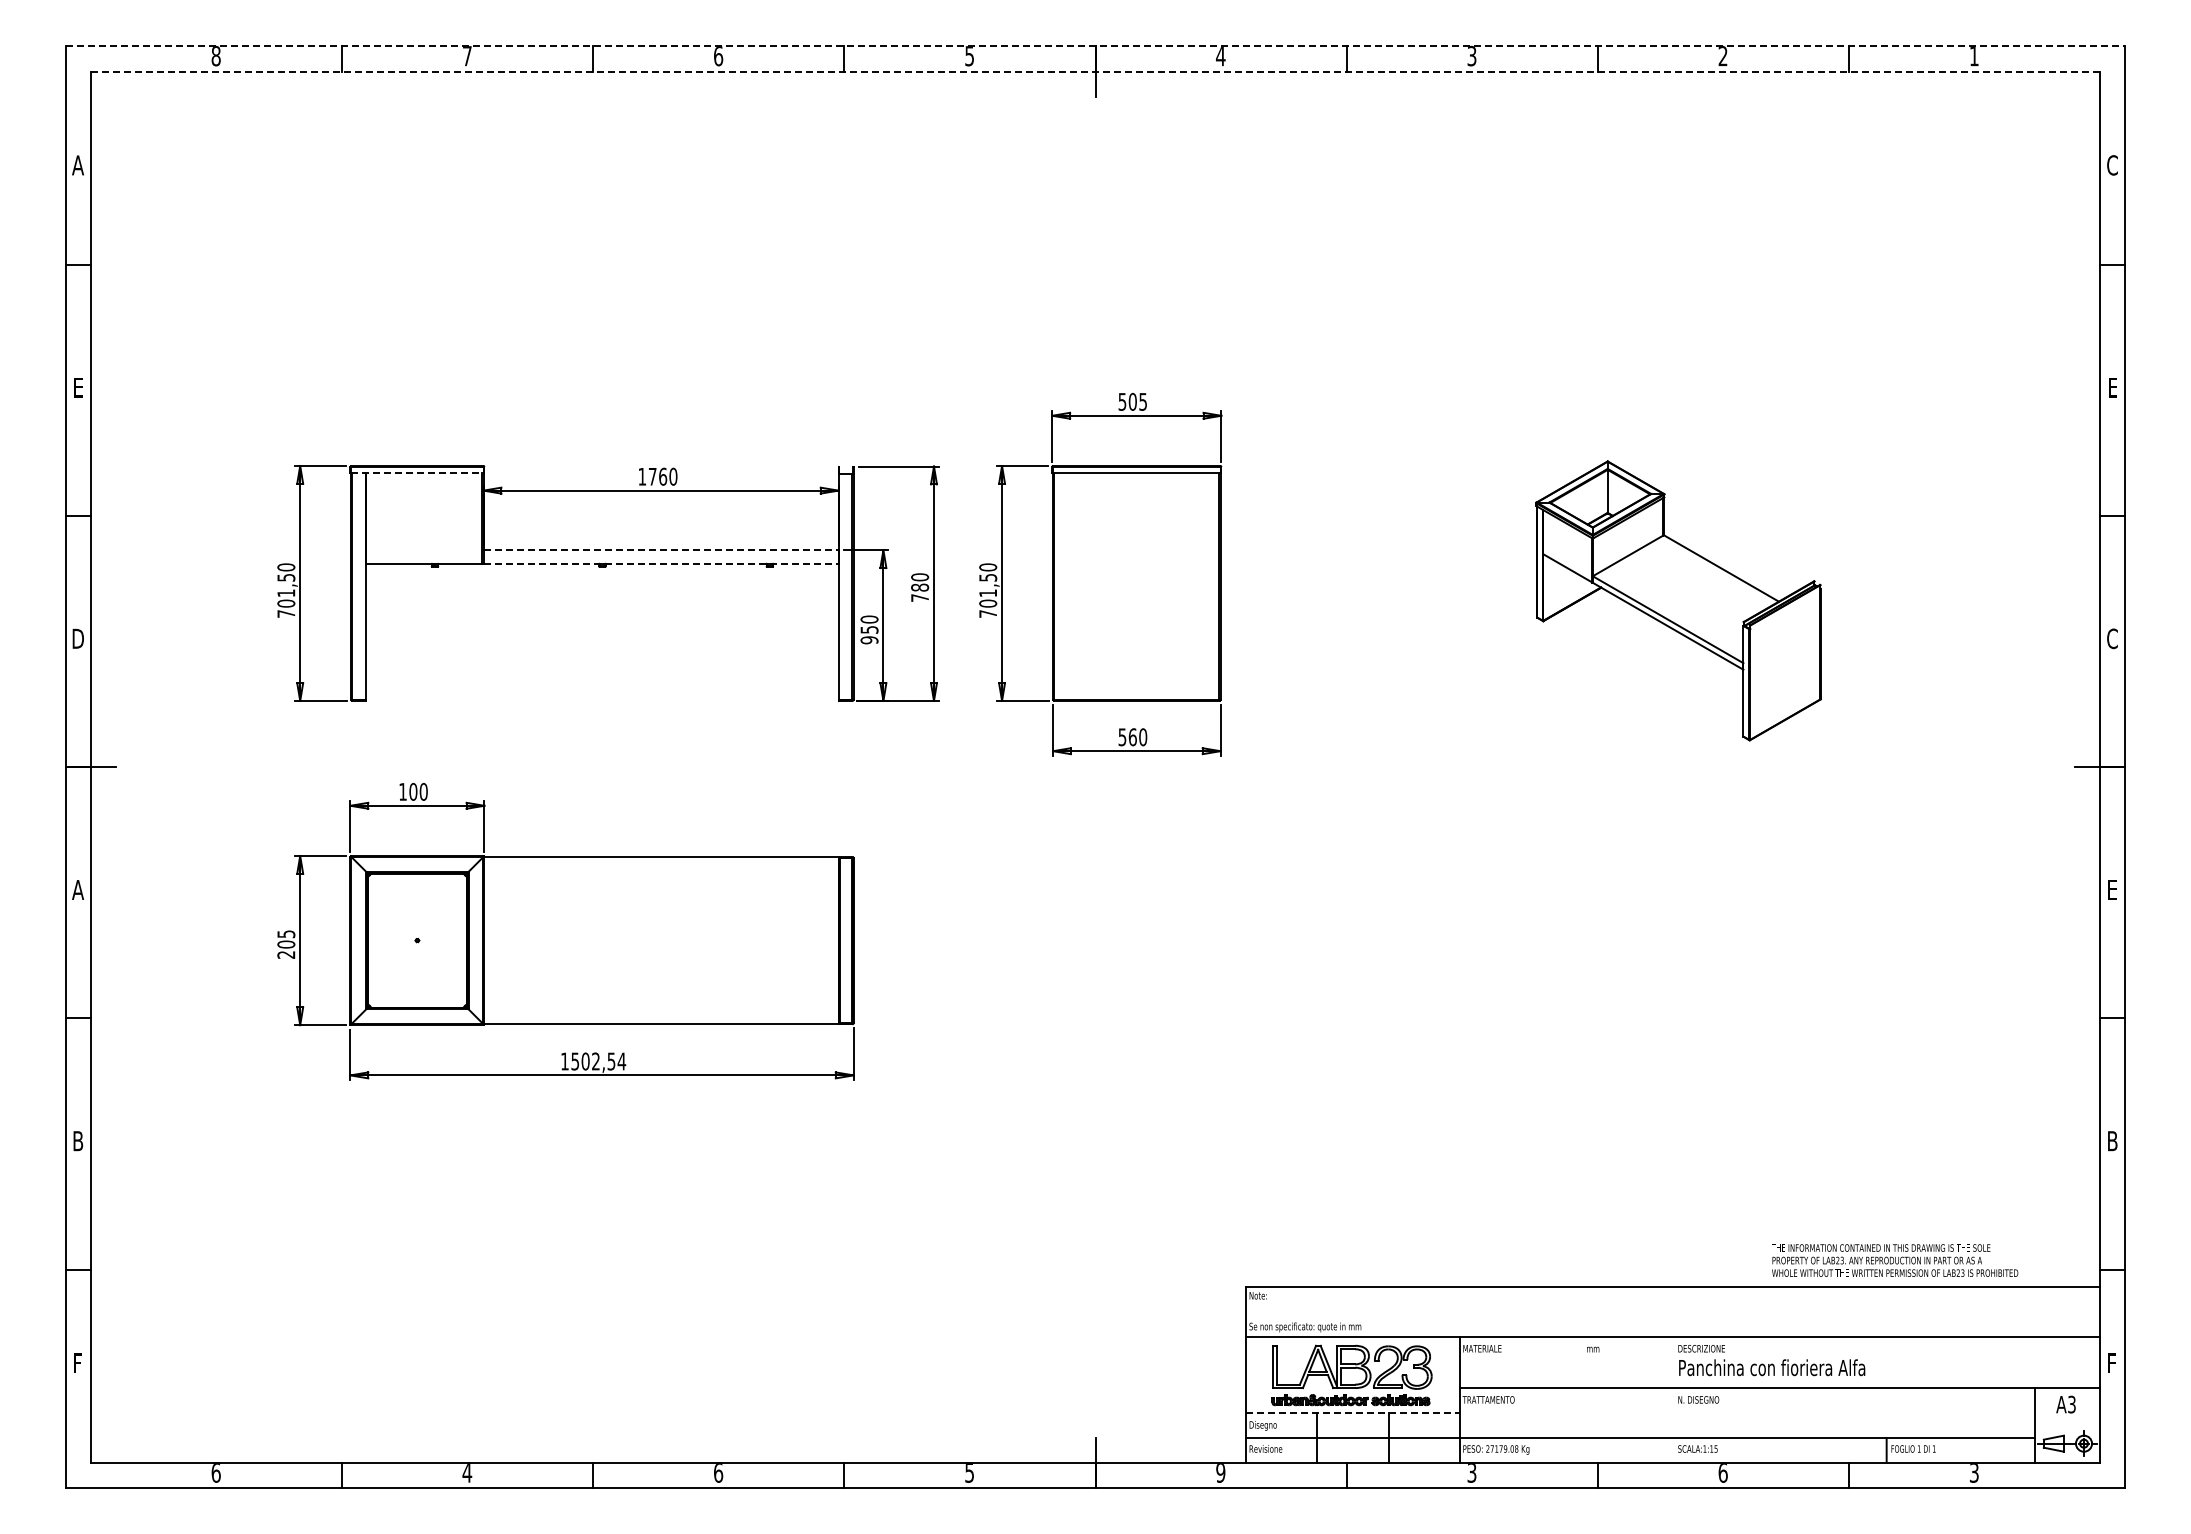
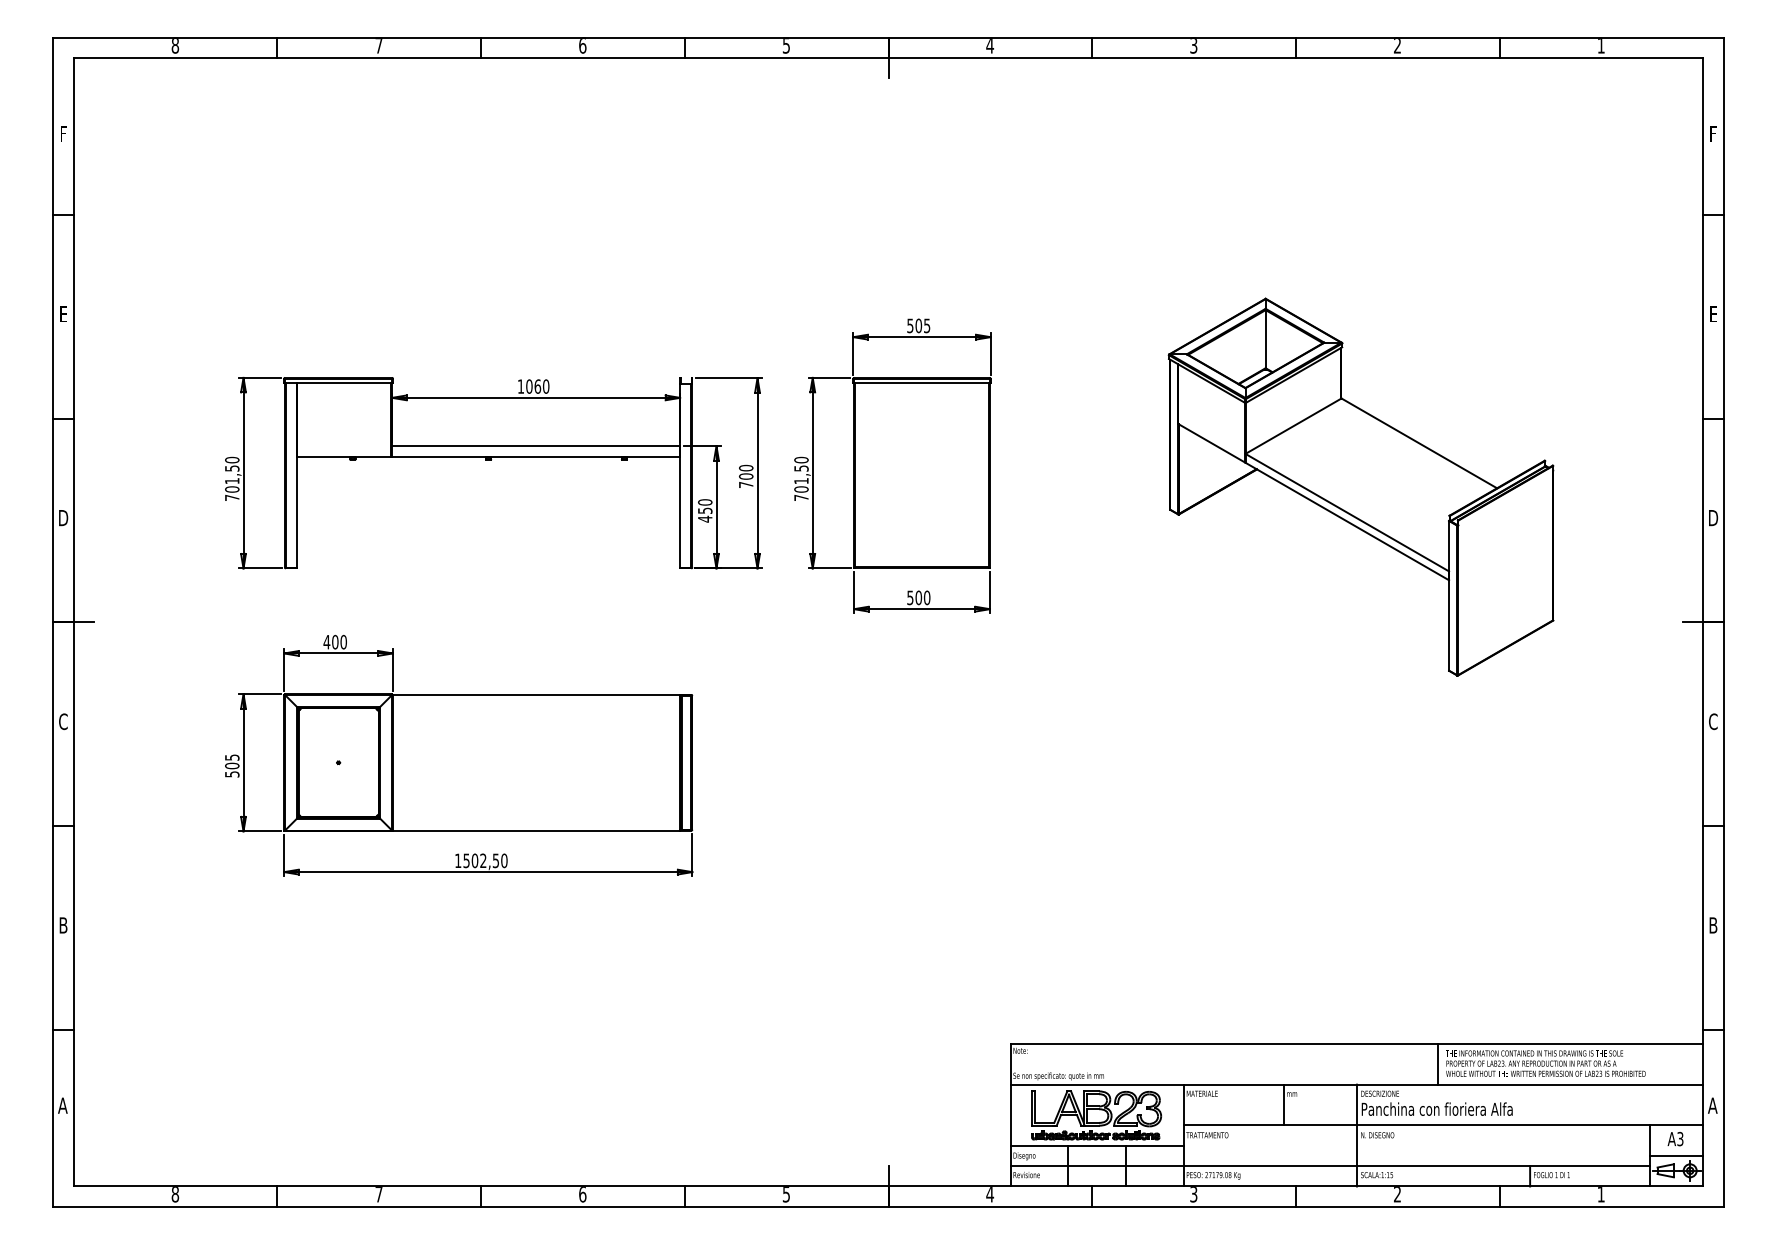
line: (1095, 46) -> (888, 37), dashed -> solid
line: (1095, 71) -> (888, 57), dashed -> solid
text: (77, 165) -> (62, 134), A -> F
text: (2112, 165) -> (1713, 134), C -> F
line: (417, 472) -> (338, 383), dashed -> solid
text: (652, 476) -> (529, 386), 1760 -> 1060
line: (661, 550) -> (536, 446), dashed -> solid
line: (661, 563) -> (536, 456), dashed -> solid
text: (919, 587) -> (745, 476), 780 -> 700
part: (1678, 600) -> (1361, 486), size x1.67
text: (2112, 638) -> (1713, 517), C -> D
text: (869, 640) -> (705, 519), 950 -> 450
text: (1132, 736) -> (918, 597), 560 -> 500
text: (402, 791) -> (326, 641), 100 -> 400
text: (78, 889) -> (63, 721), A -> C
text: (2112, 889) -> (1713, 721), E -> C
text: (286, 954) -> (232, 774), 205 -> 505
text: (621, 1061) -> (504, 860), 1502,54 -> 1502,50
text: (1895, 1260) -> (1546, 1063), moved
line: (1773, 1312) -> (1438, 1064), added
line: (1582, 1362) -> (1283, 1104), added
text: (77, 1363) -> (62, 1105), F -> A
text: (2111, 1363) -> (1712, 1105), F -> A
line: (1673, 1400) -> (1357, 1135), added
line: (1352, 1412) -> (1096, 1145), dashed -> solid
line: (2067, 1425) -> (1676, 1156), added
text: (215, 1473) -> (174, 1194), 6 -> 8
text: (467, 1473) -> (379, 1194), 4 -> 7
text: (1220, 1473) -> (989, 1194), 9 -> 4
text: (1722, 1473) -> (1396, 1194), 6 -> 2
text: (1974, 1473) -> (1601, 1194), 3 -> 1

